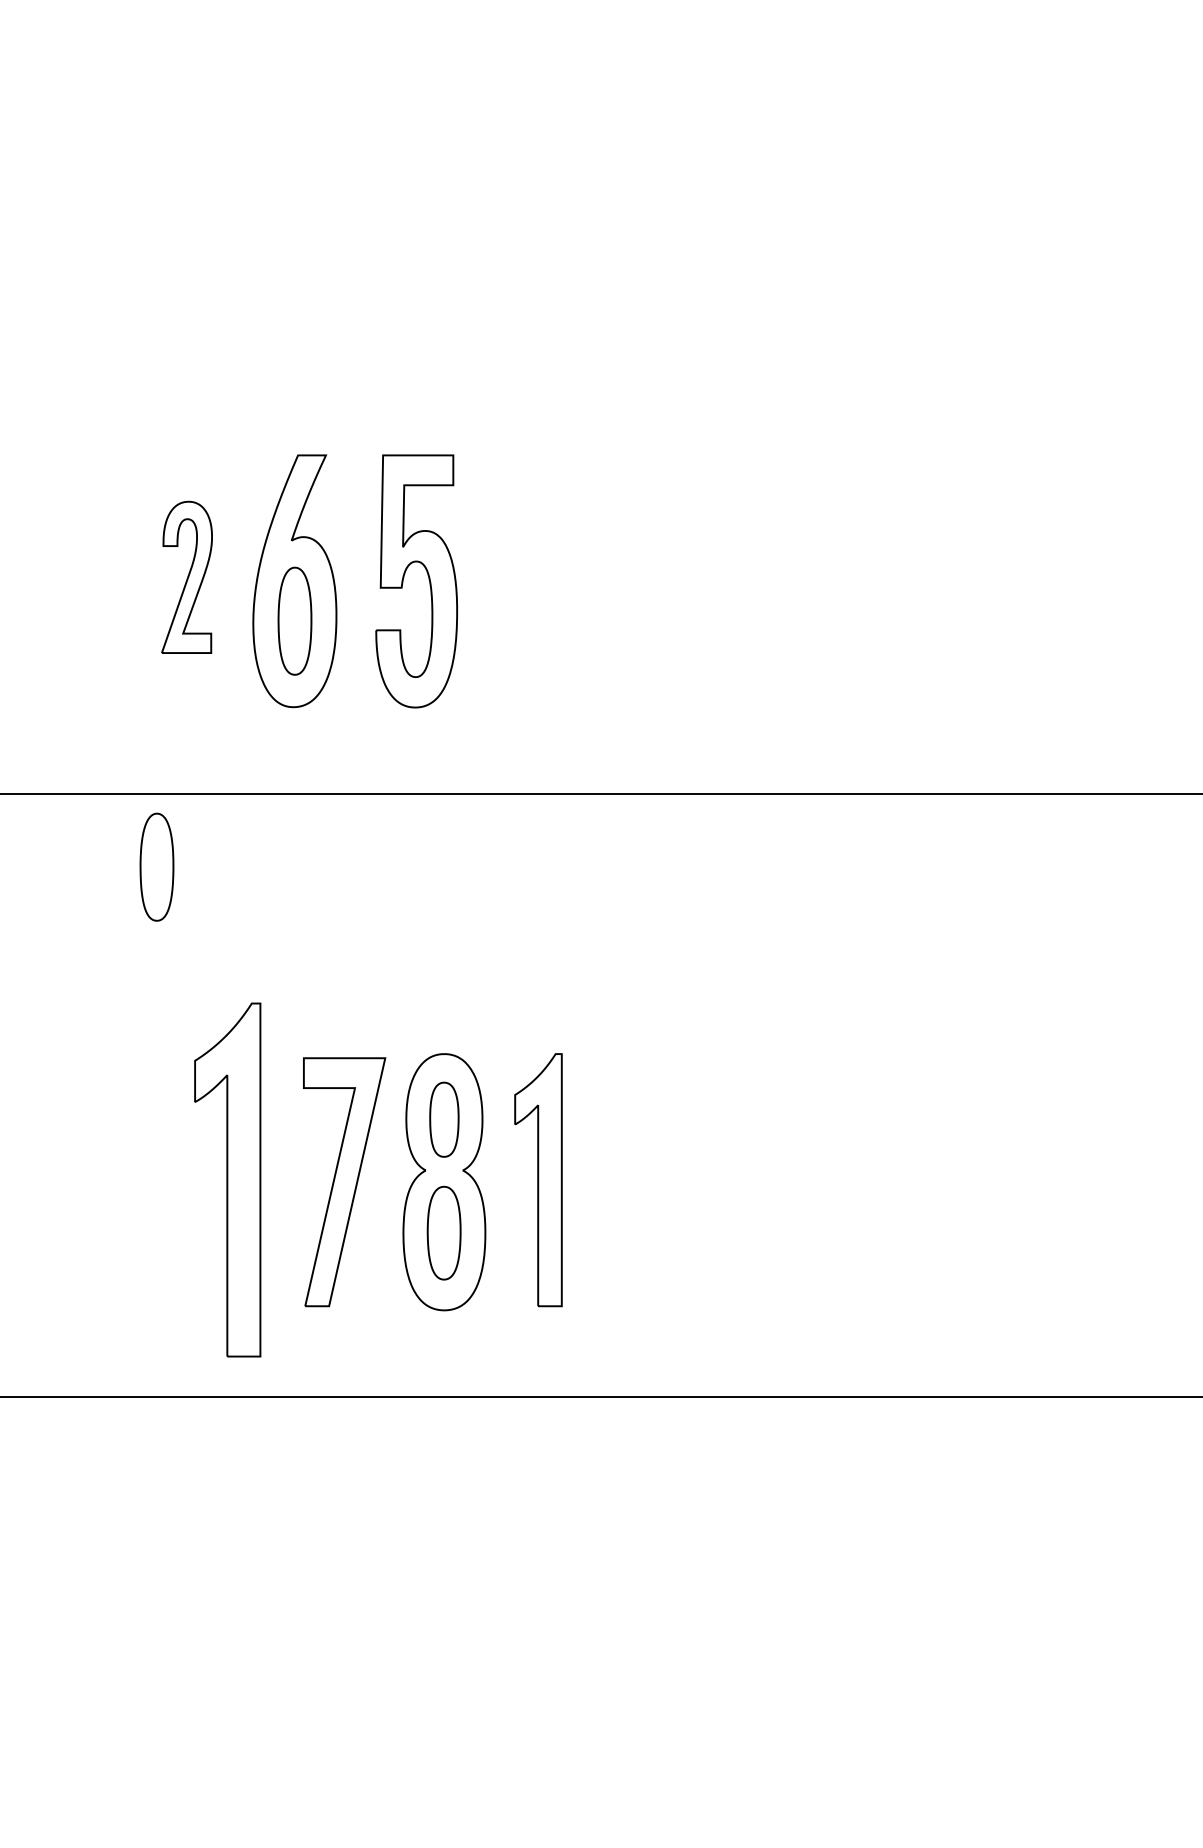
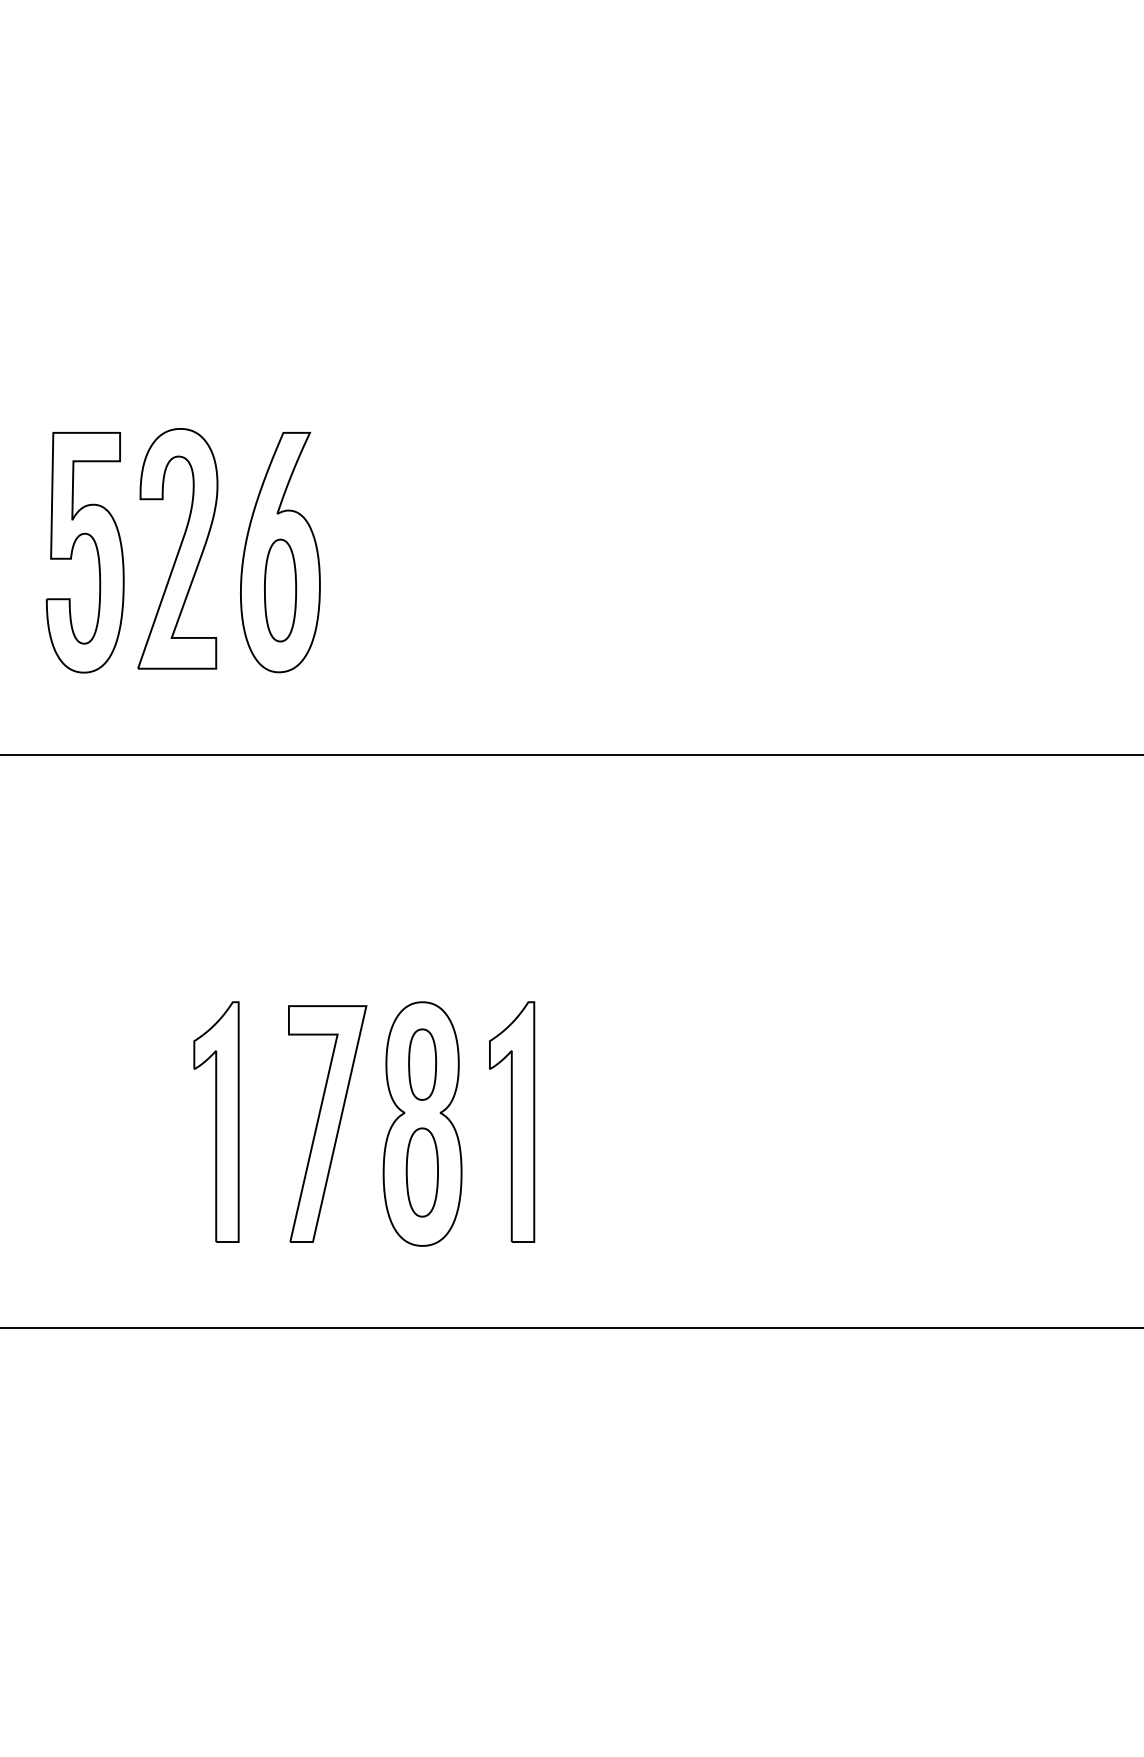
part: (186, 577) -> (177, 548), size x1.67
part: (428, 579) -> (96, 550), moved
part: (156, 866) -> (148, 823), removed
part: (227, 1180) -> (216, 1122), size x0.71

